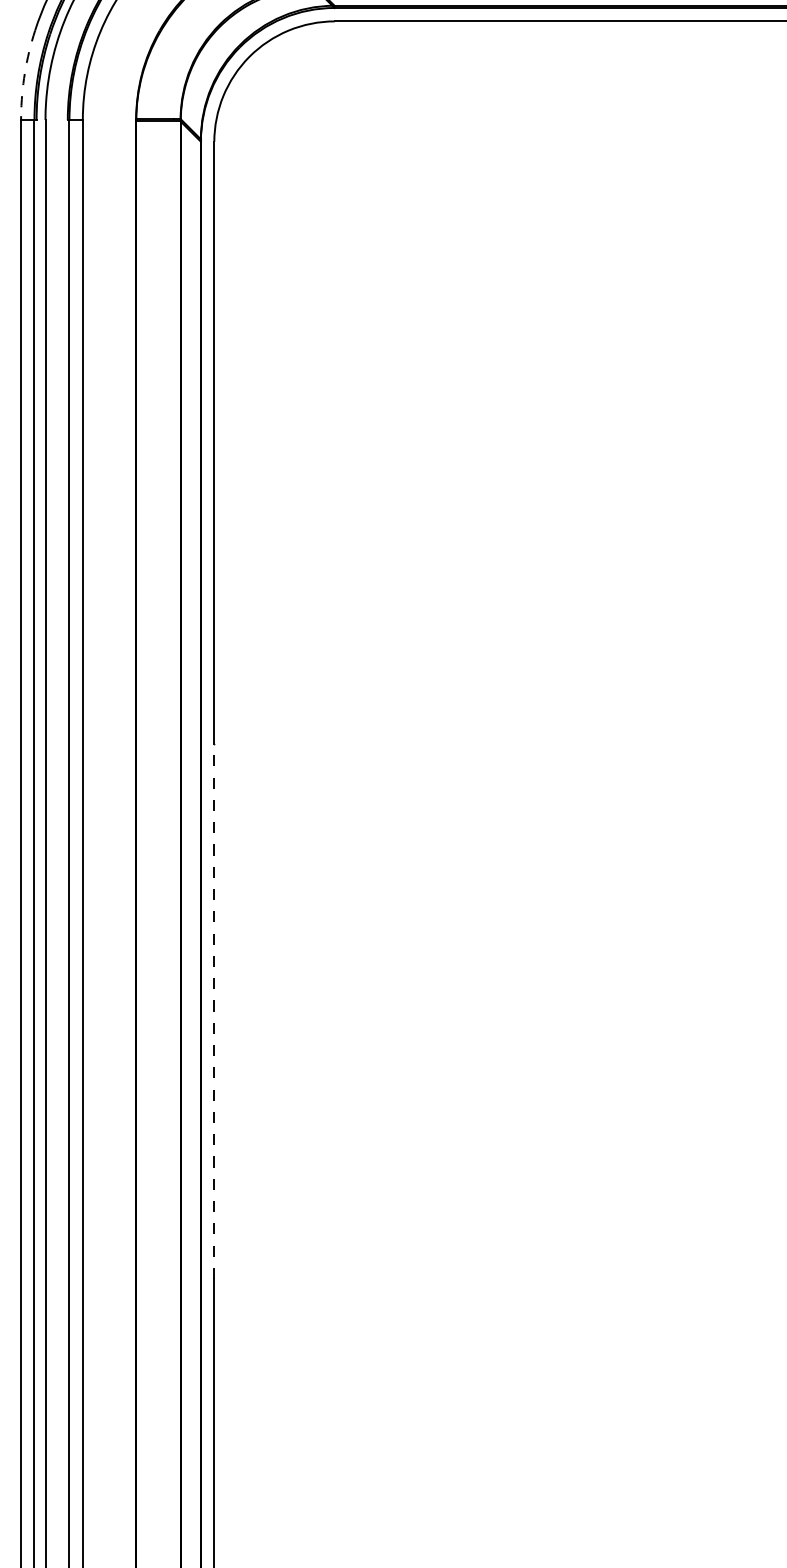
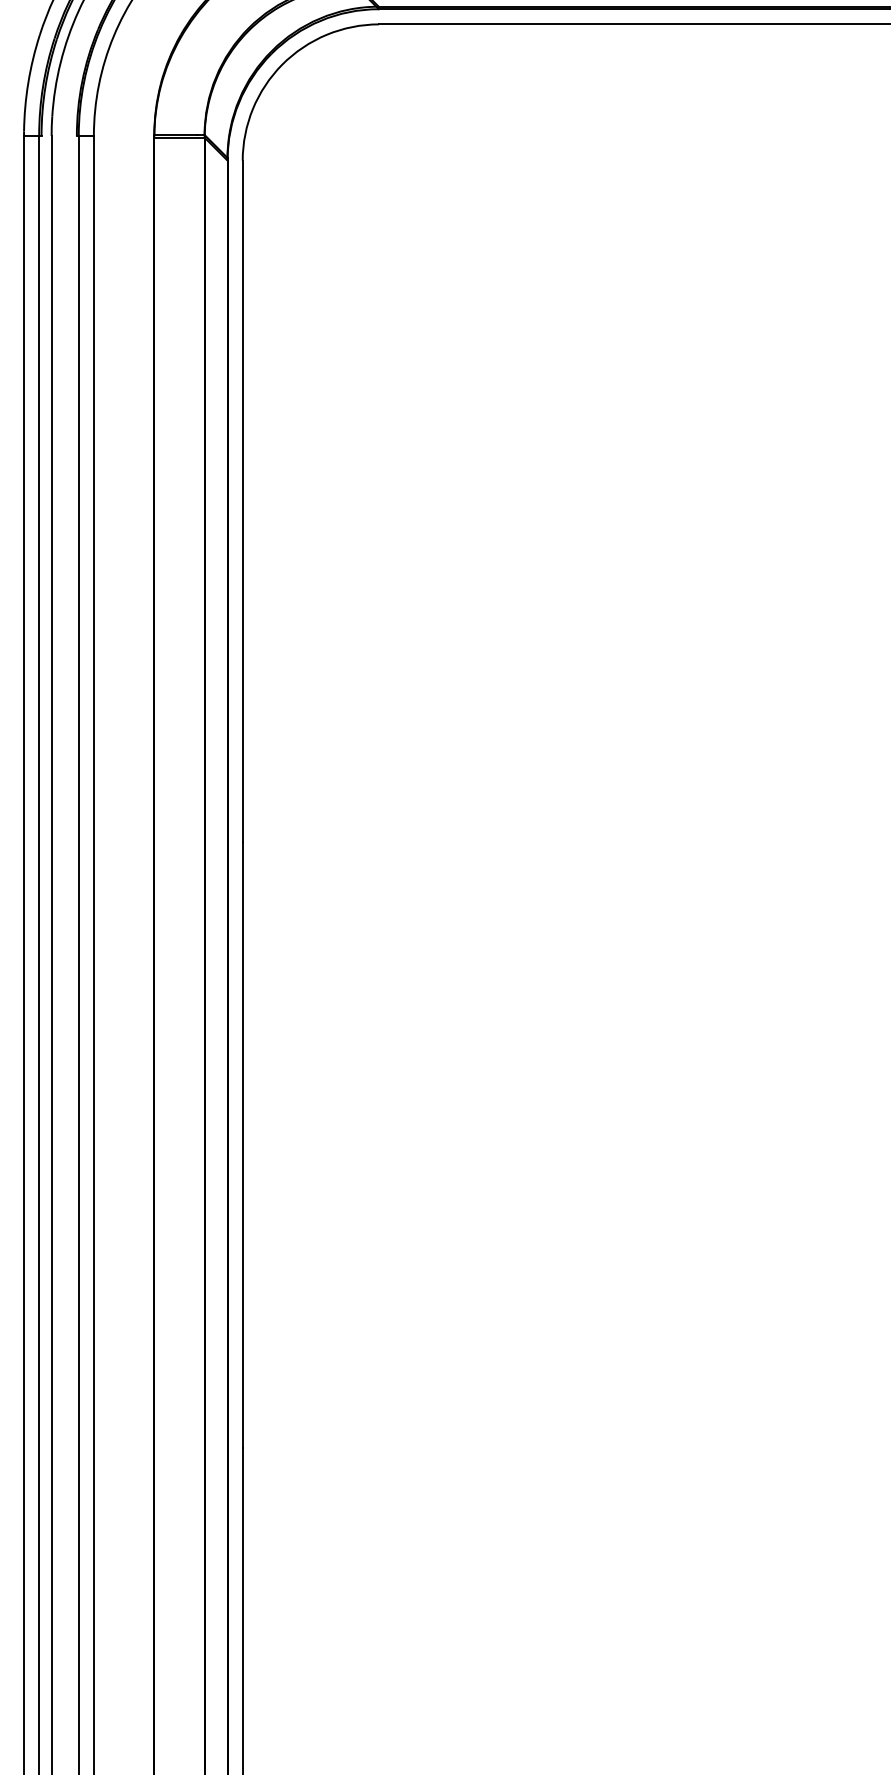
arc: (24, 72) -> (27, 82), dashed -> solid
line: (214, 1011) -> (242, 1144), dashed -> solid

